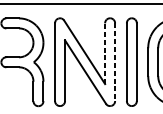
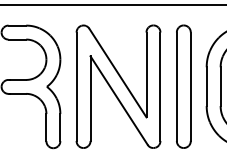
line: (105, 53) -> (146, 74), dashed -> solid
line: (115, 62) -> (160, 87), dashed -> solid

